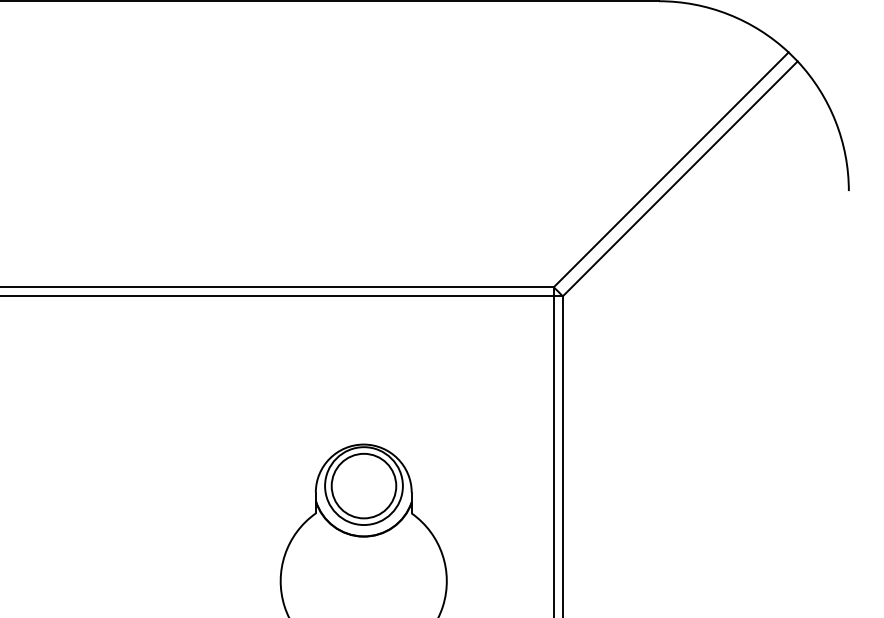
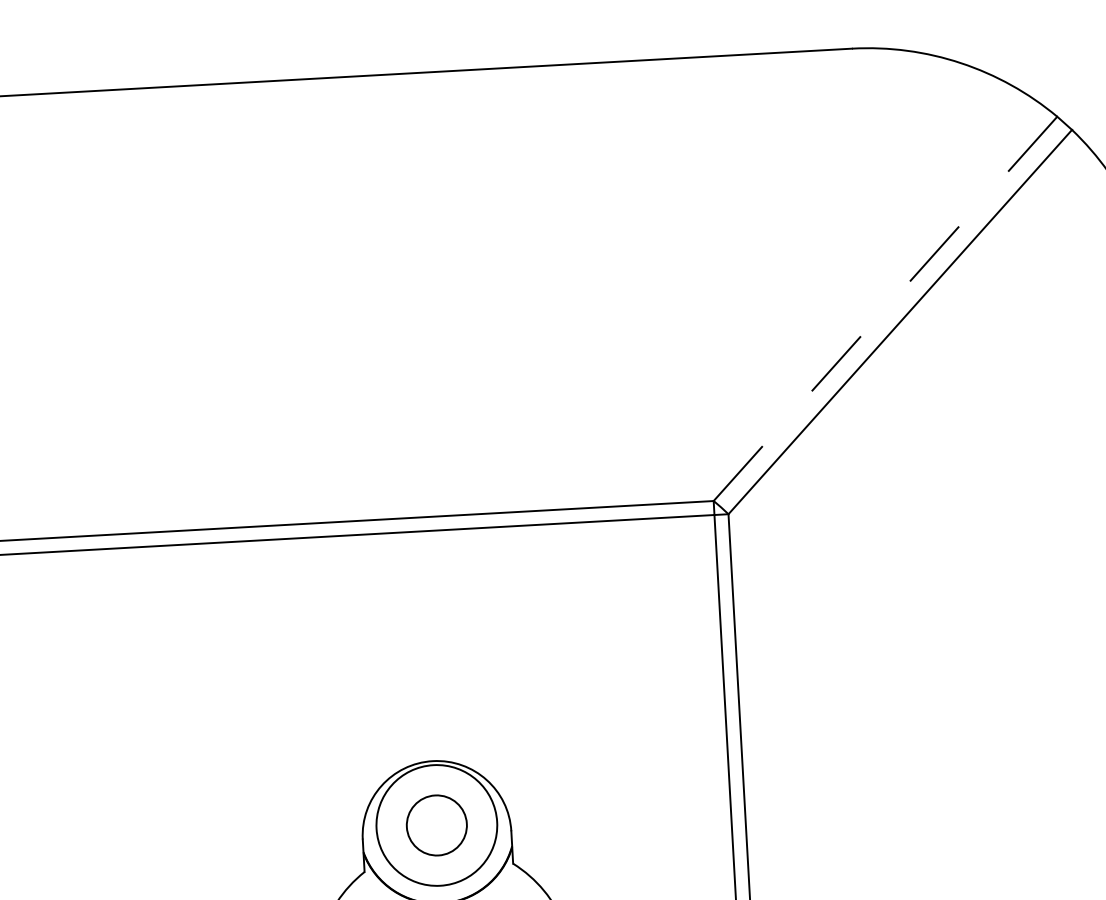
line: (670, 170) -> (884, 309), solid -> dashed
circle: (363, 485) -> (436, 824), size x0.6

